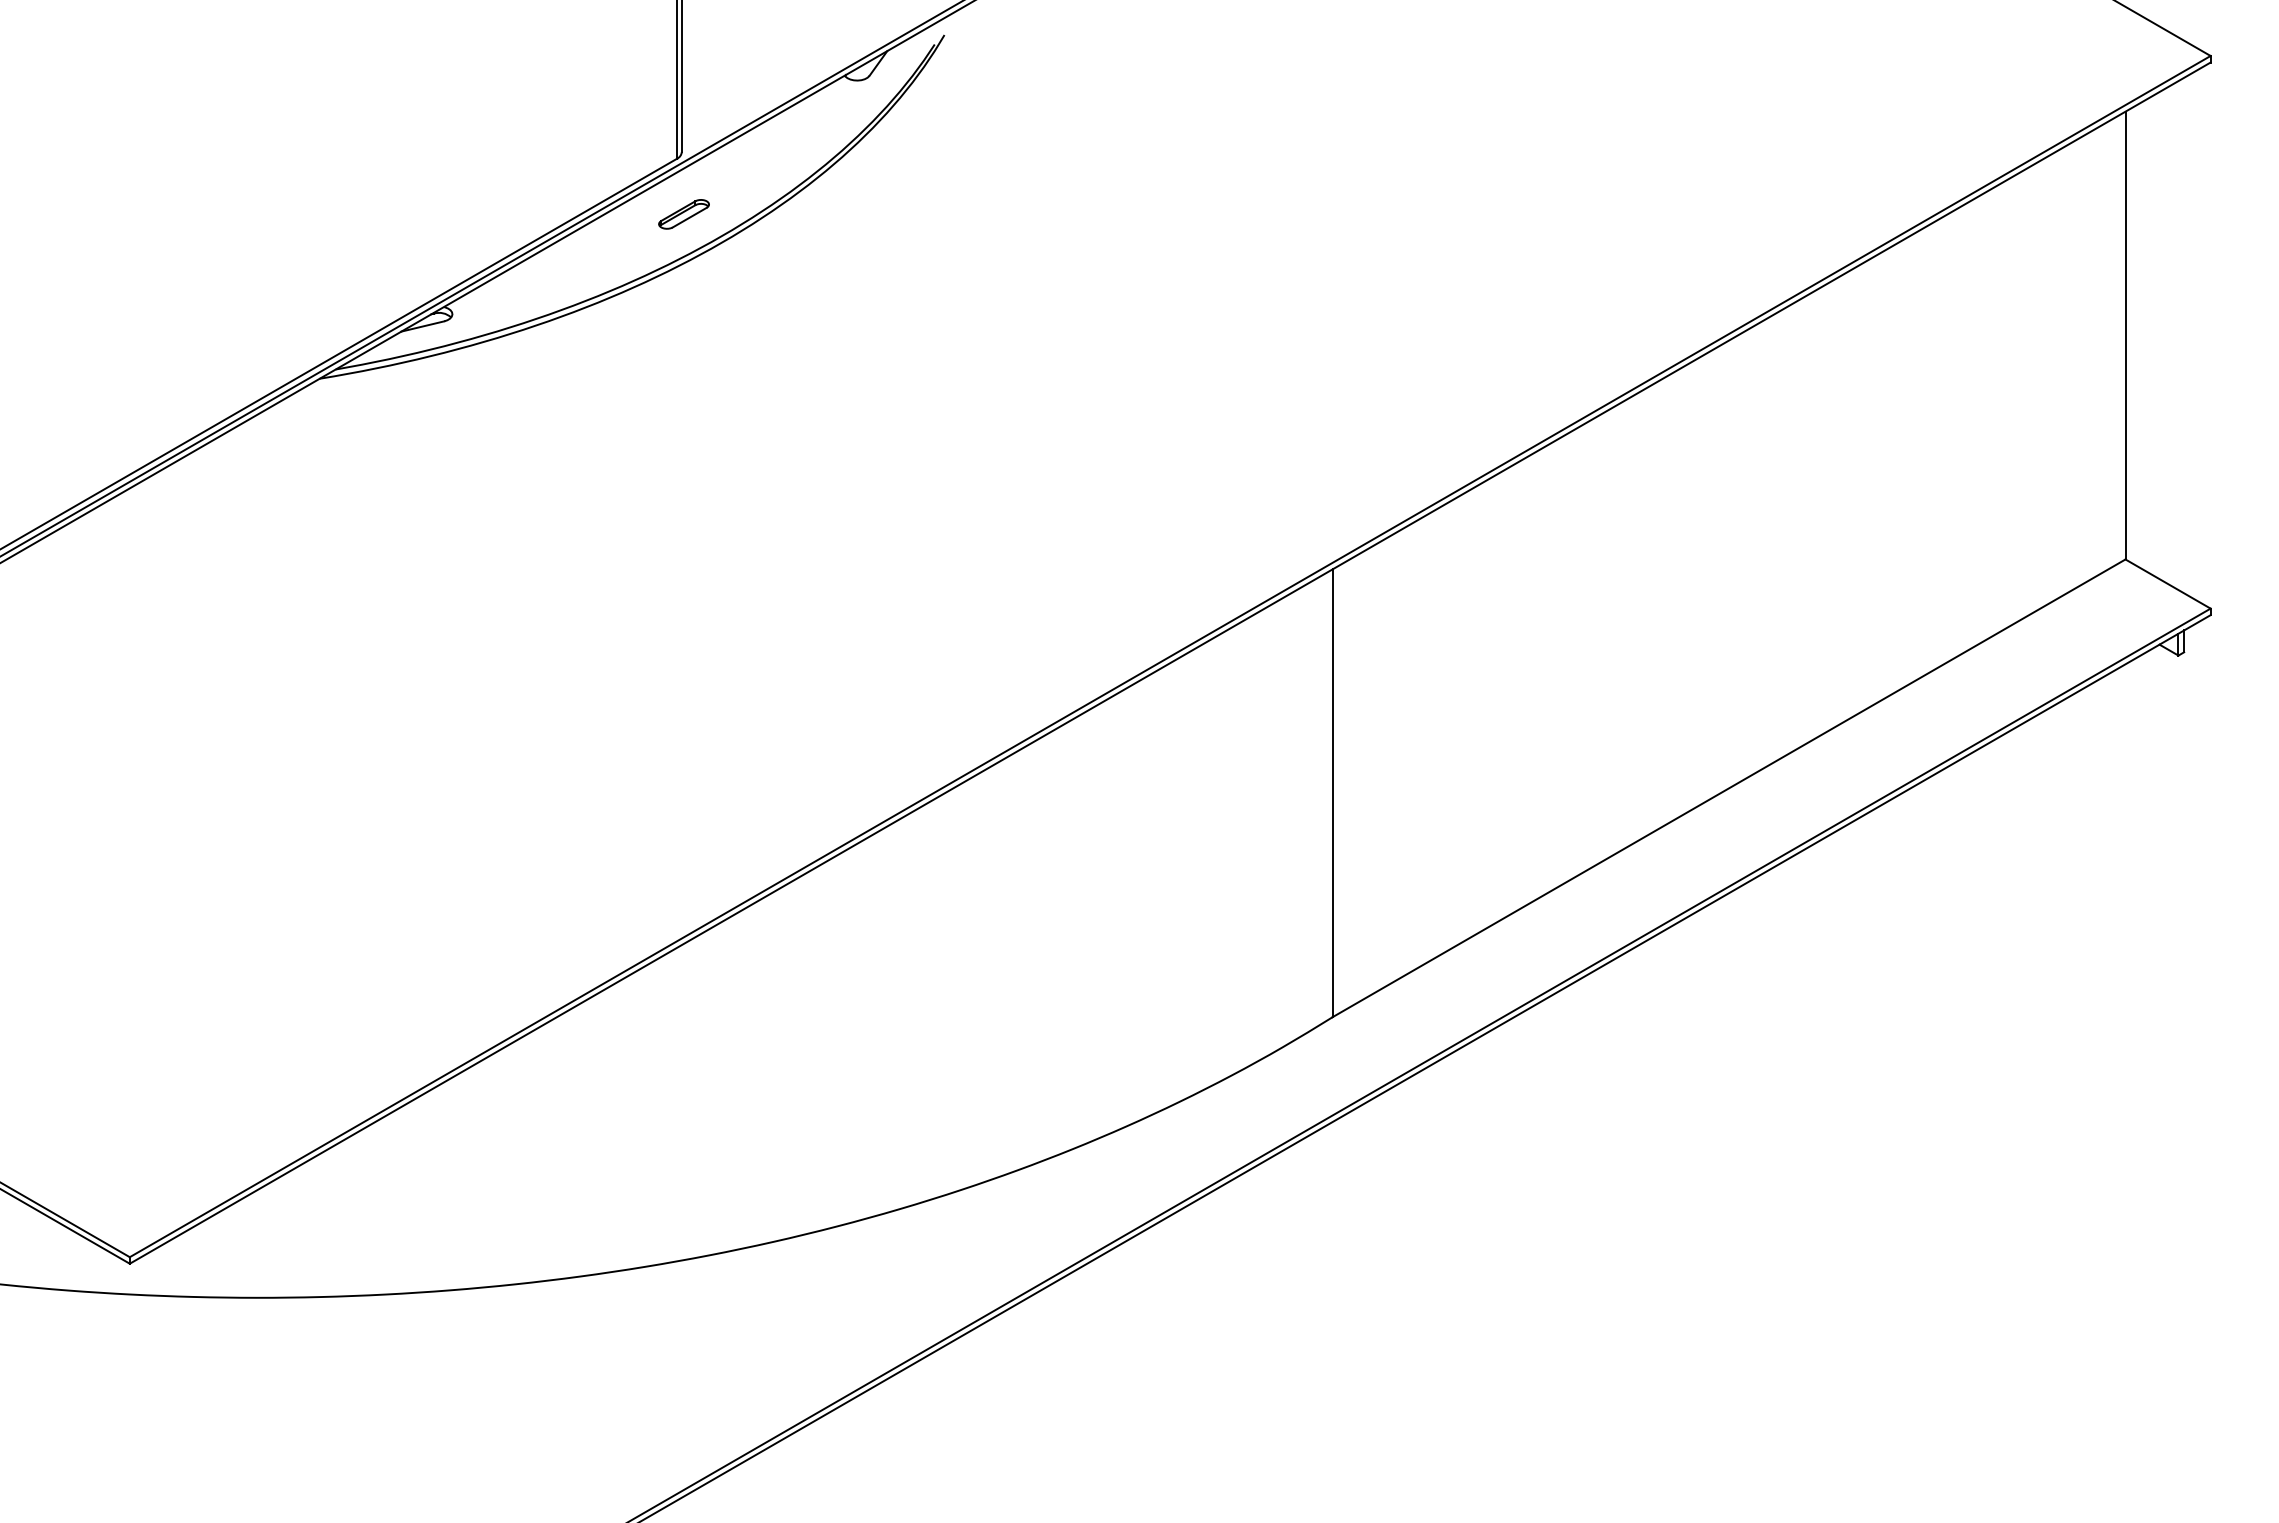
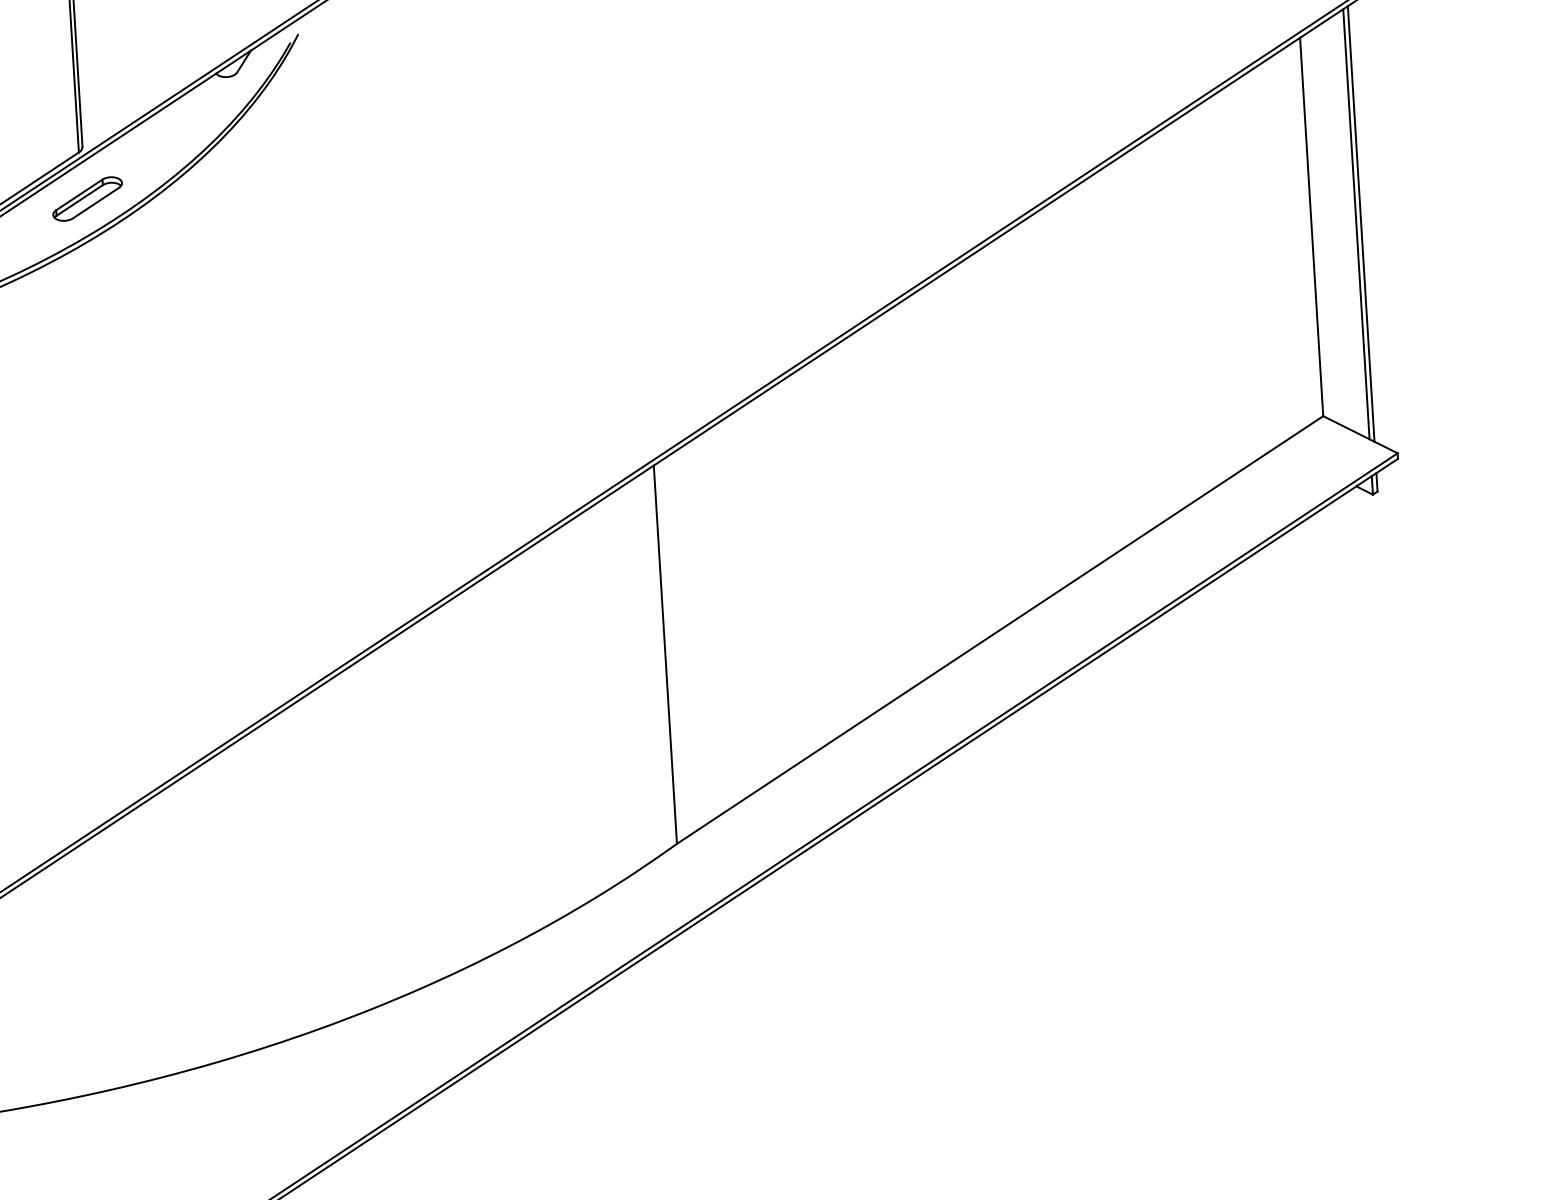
part: (683, 214) -> (87, 199), size x1.67
line: (2178, 335) -> (1356, 224), added
line: (2184, 335) -> (1361, 223), added

